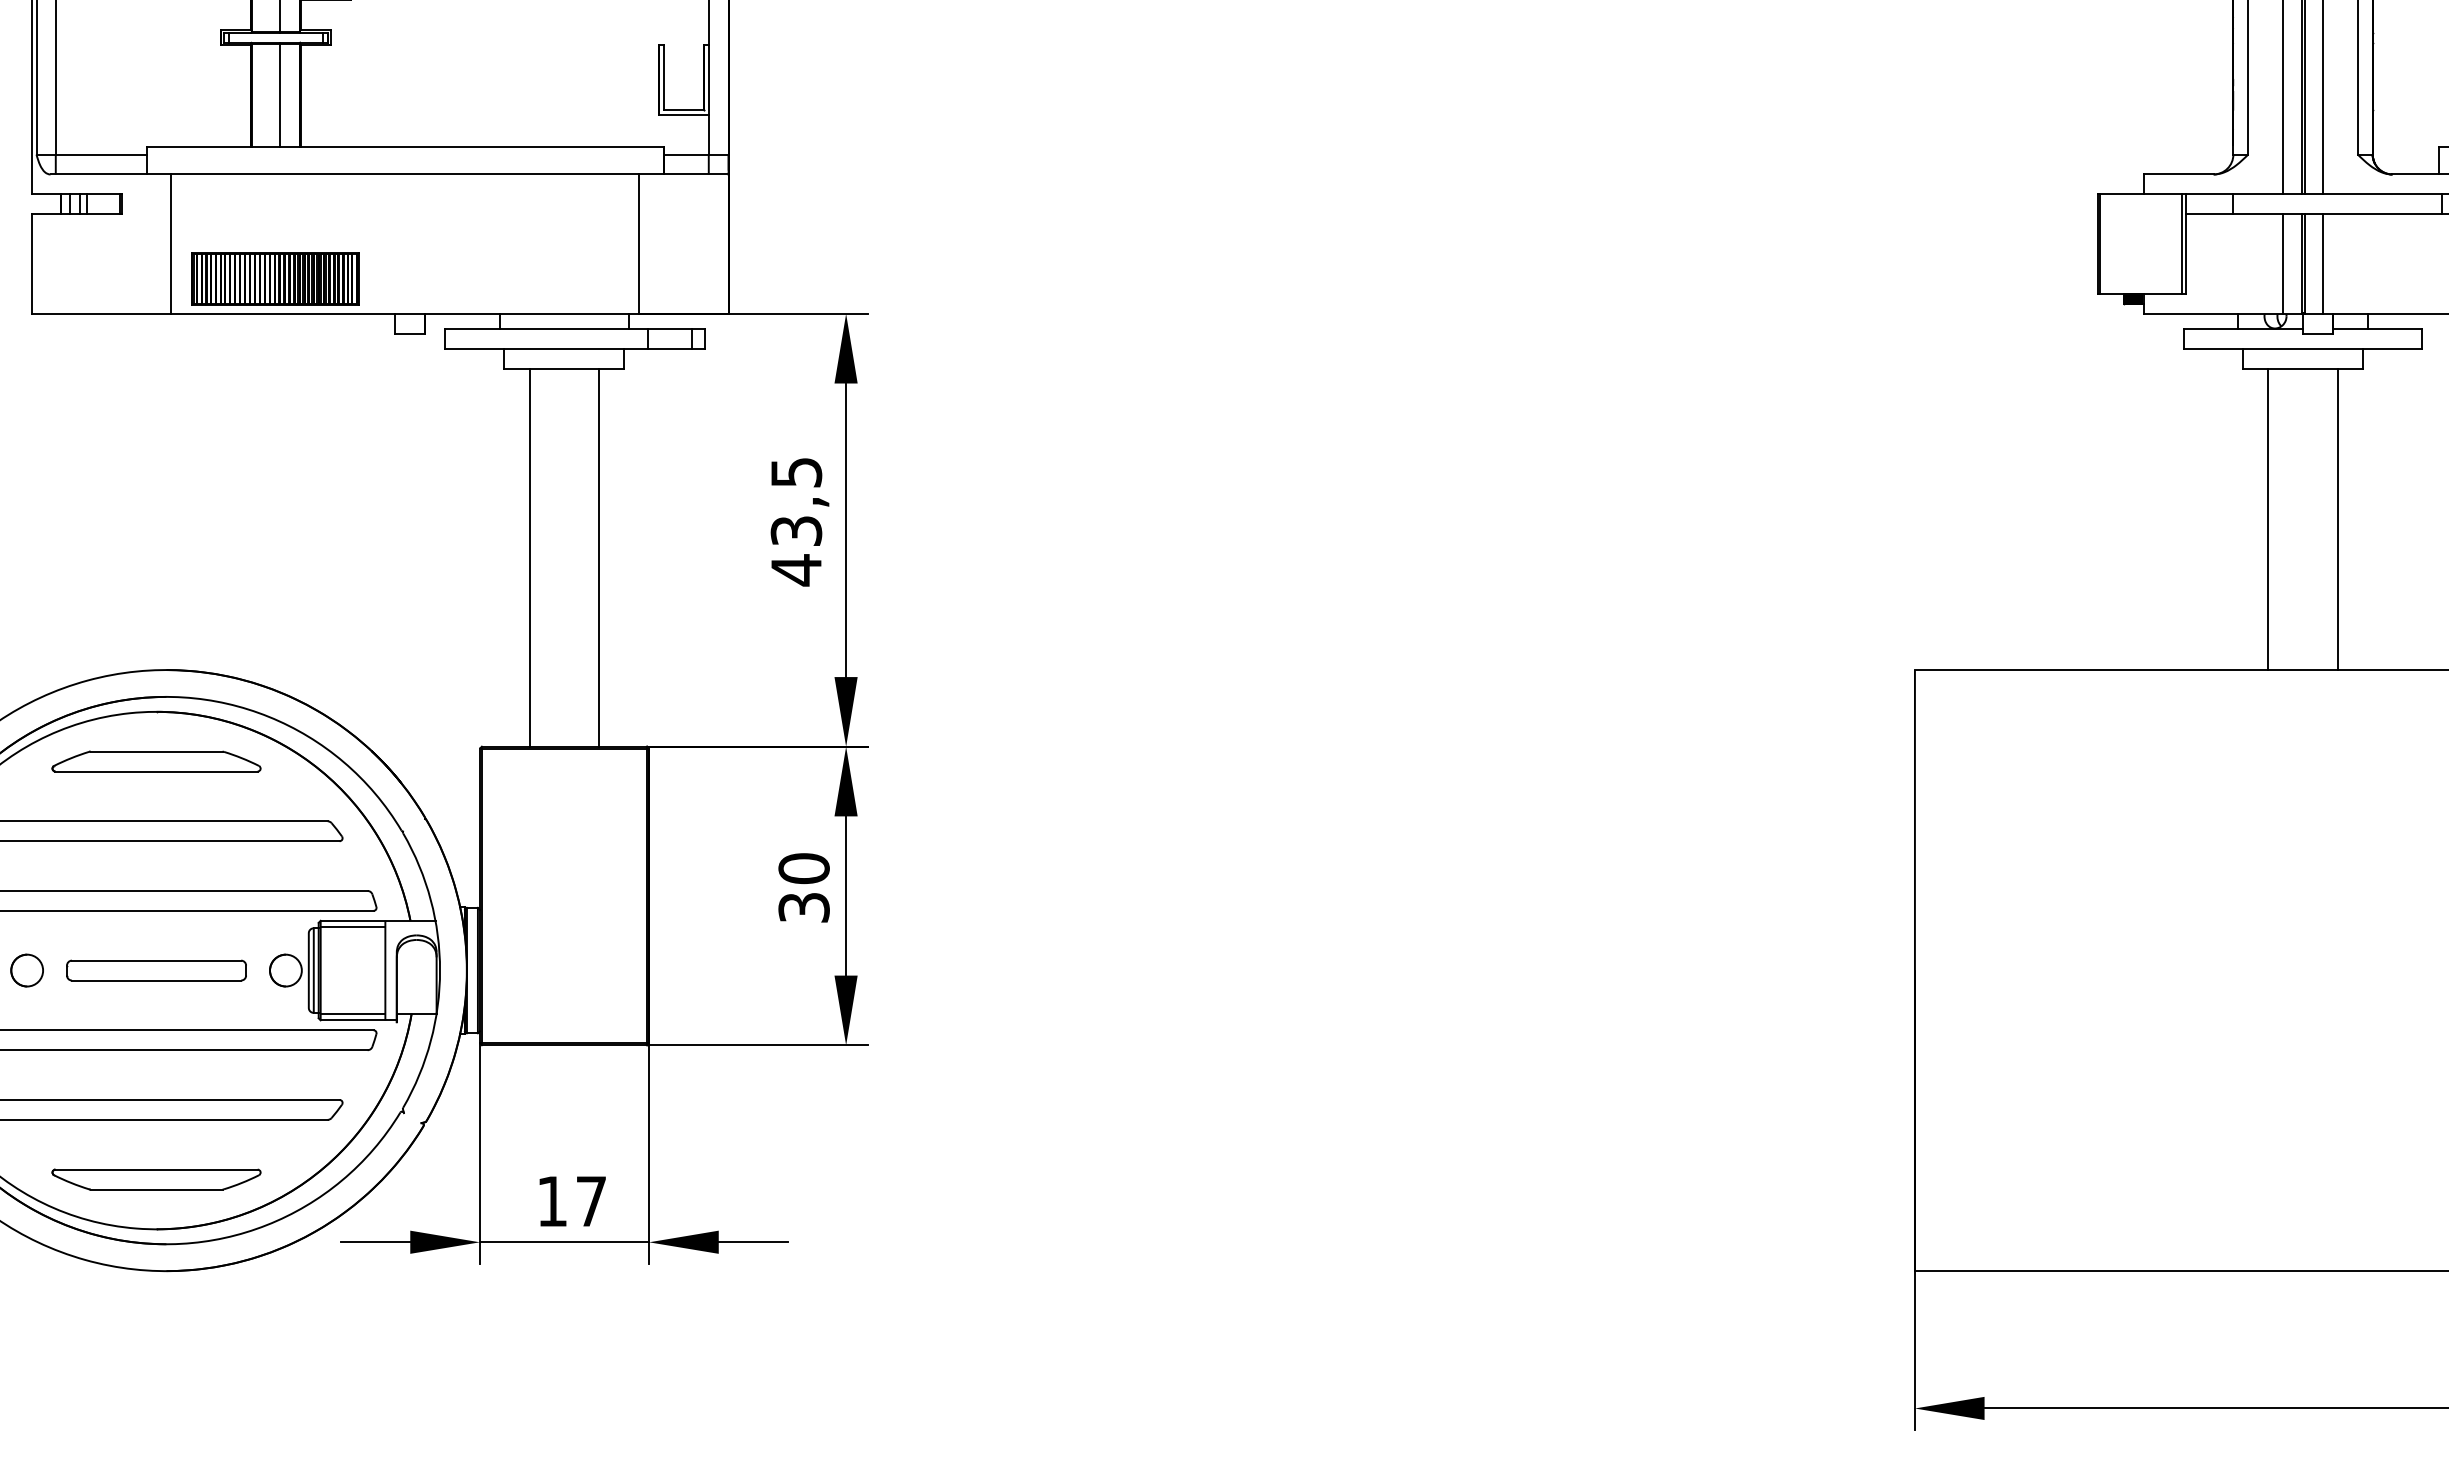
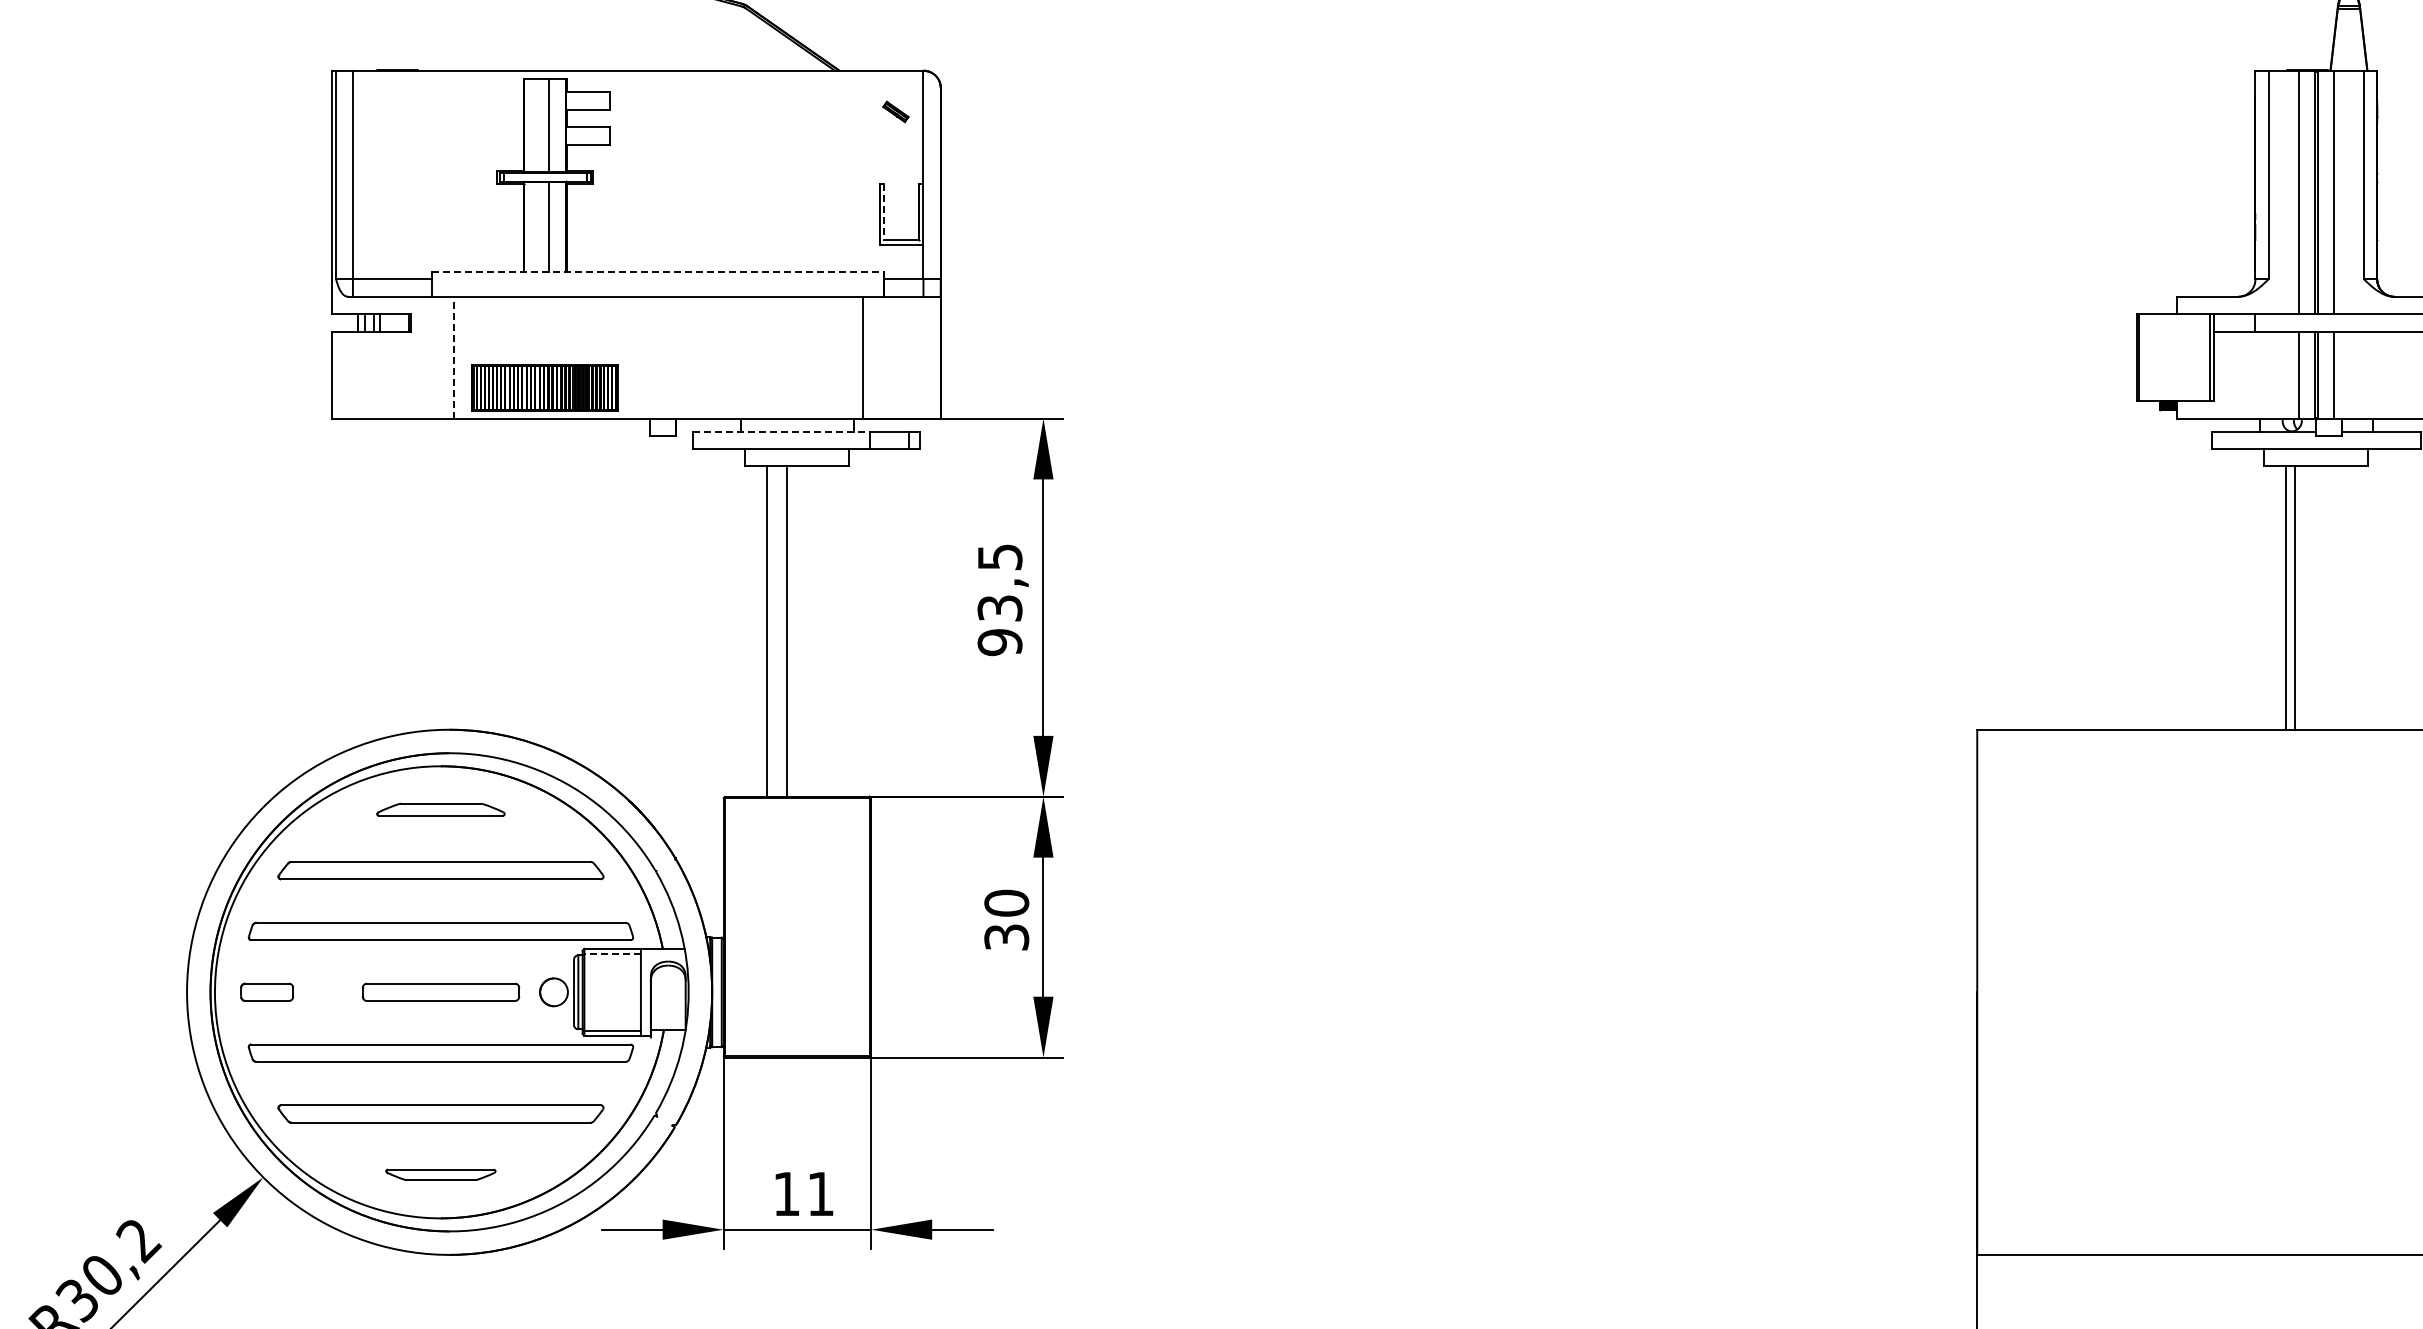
line: (664, 77) -> (884, 212), solid -> dashed
line: (405, 146) -> (658, 272), solid -> dashed
line: (170, 243) -> (453, 357), solid -> dashed
line: (546, 328) -> (781, 431), solid -> dashed
line: (2337, 518) -> (2294, 597), moved
line: (598, 557) -> (786, 631), moved
text: (795, 570) -> (999, 642), 43,5 -> 93,5
part: (155, 761) -> (440, 809), size x0.7
line: (352, 927) -> (612, 954), solid -> dashed
part: (26, 970) -> (327, 992), removed
part: (155, 1179) -> (440, 1174), size x0.6
text: (590, 1200) -> (820, 1193), 17 -> 11

